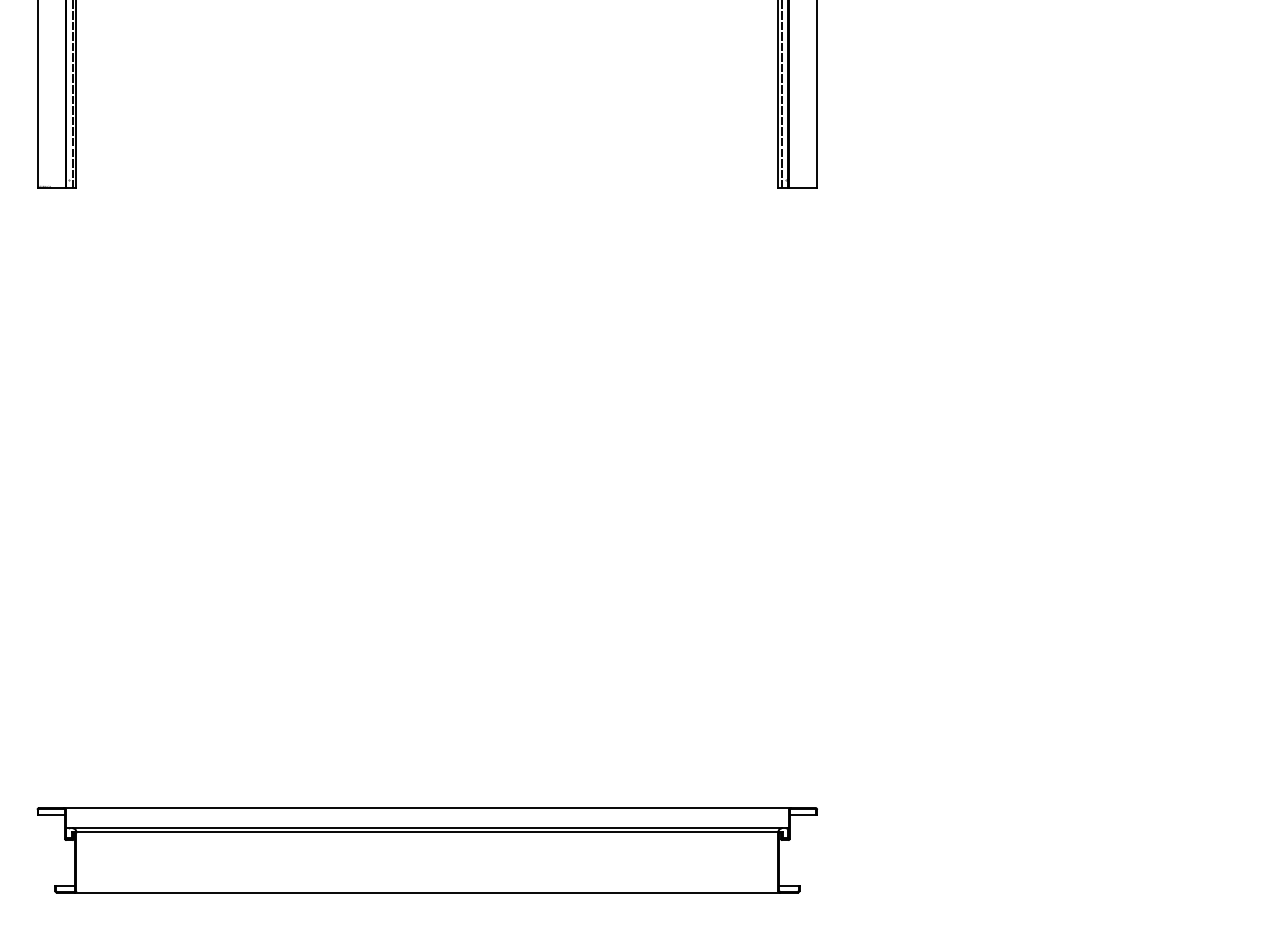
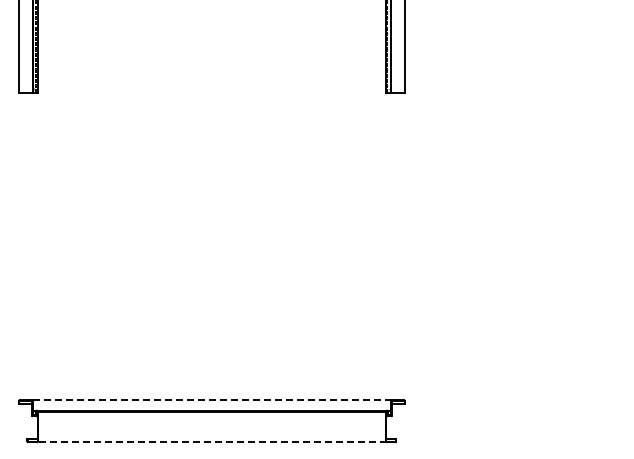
line: (426, 808) -> (211, 400), solid -> dashed
line: (426, 892) -> (211, 442), solid -> dashed

